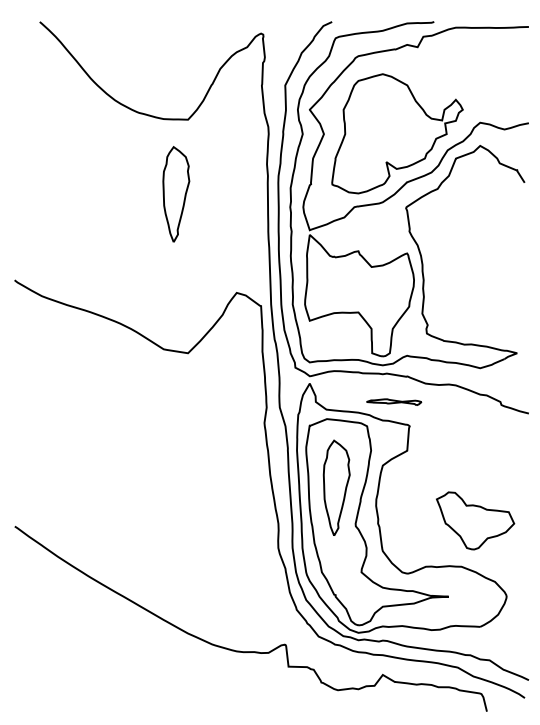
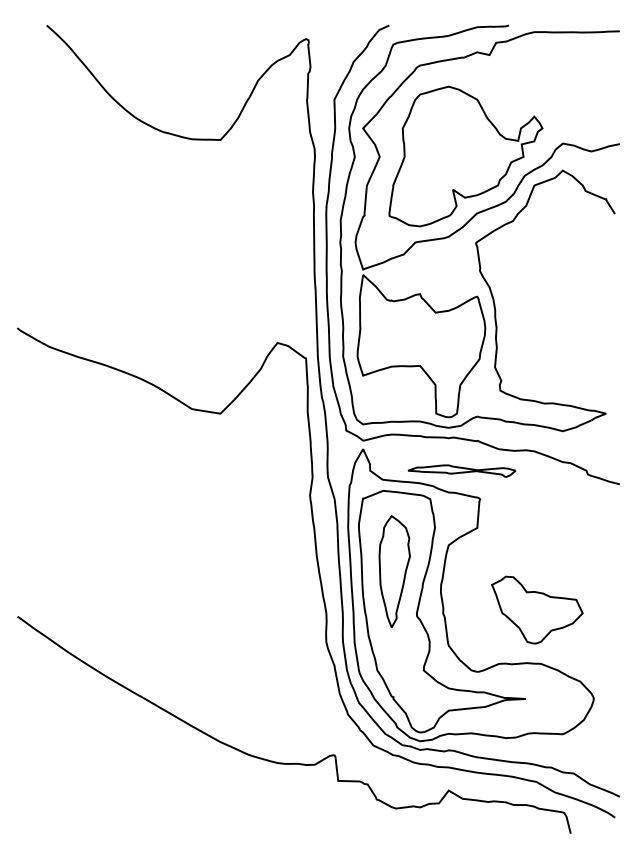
part: (176, 194) -> (206, 227), removed
part: (393, 401) -> (461, 470), size x1.67
part: (475, 520) -> (537, 609), moved

